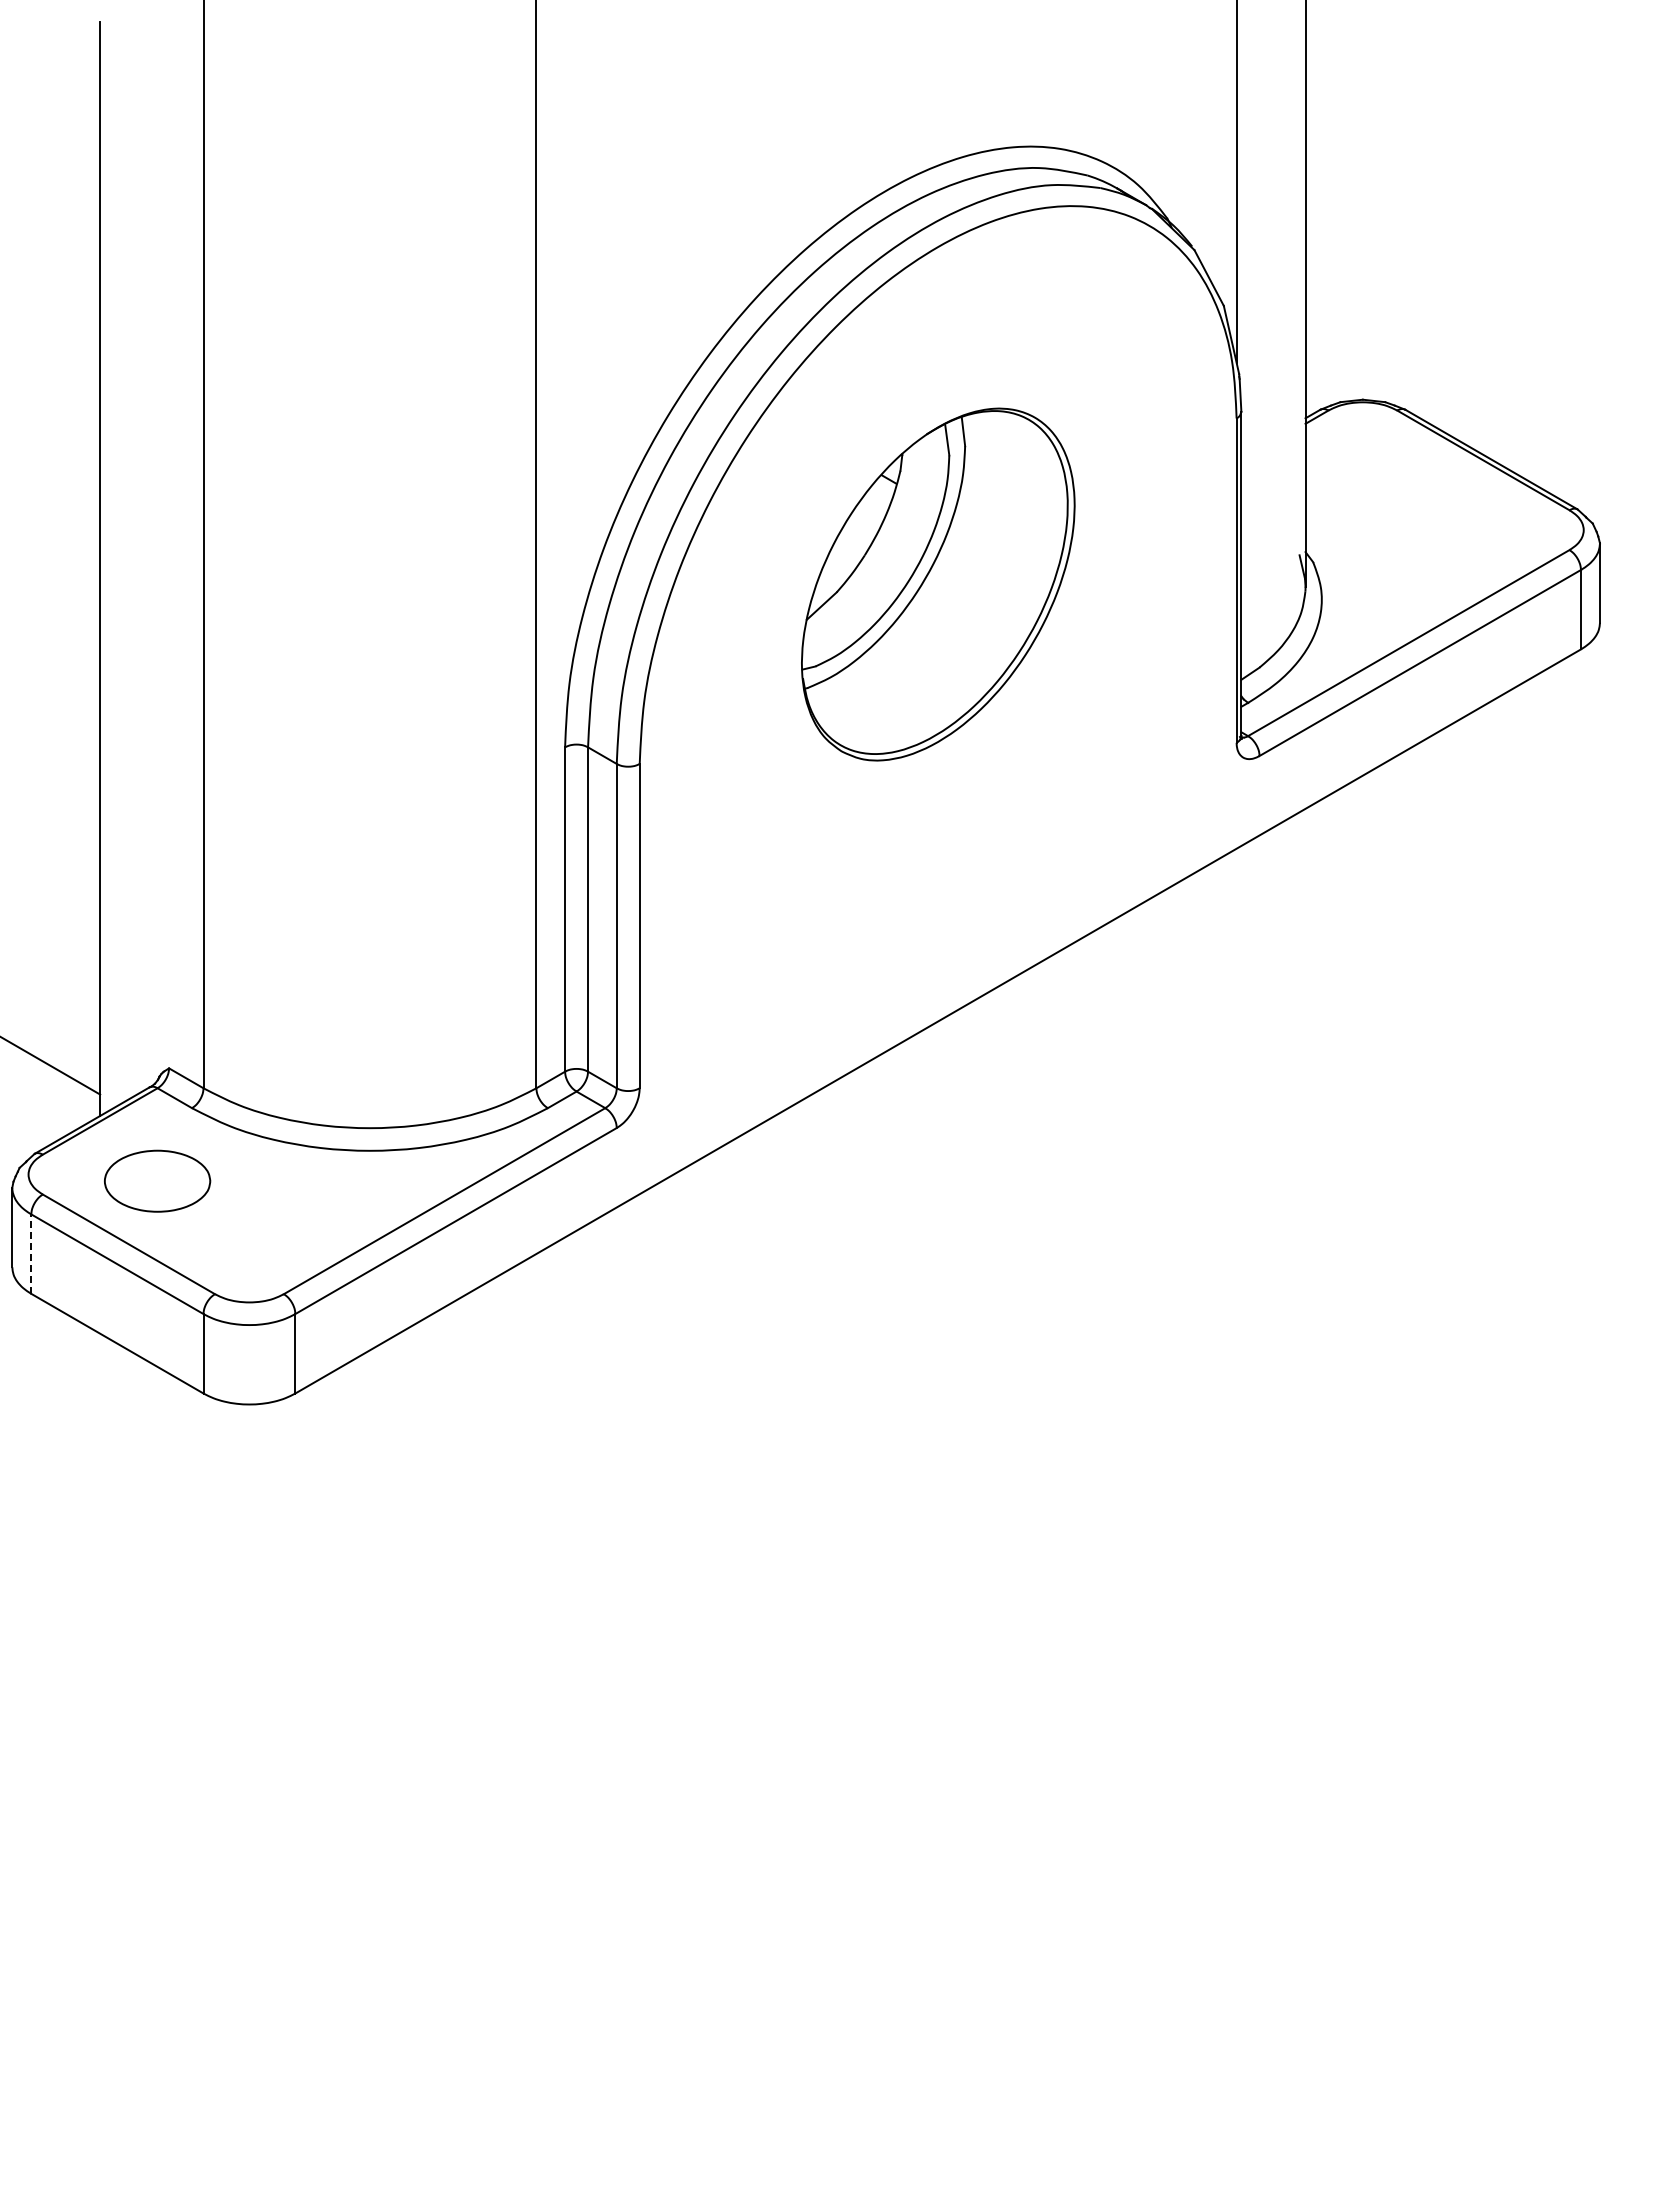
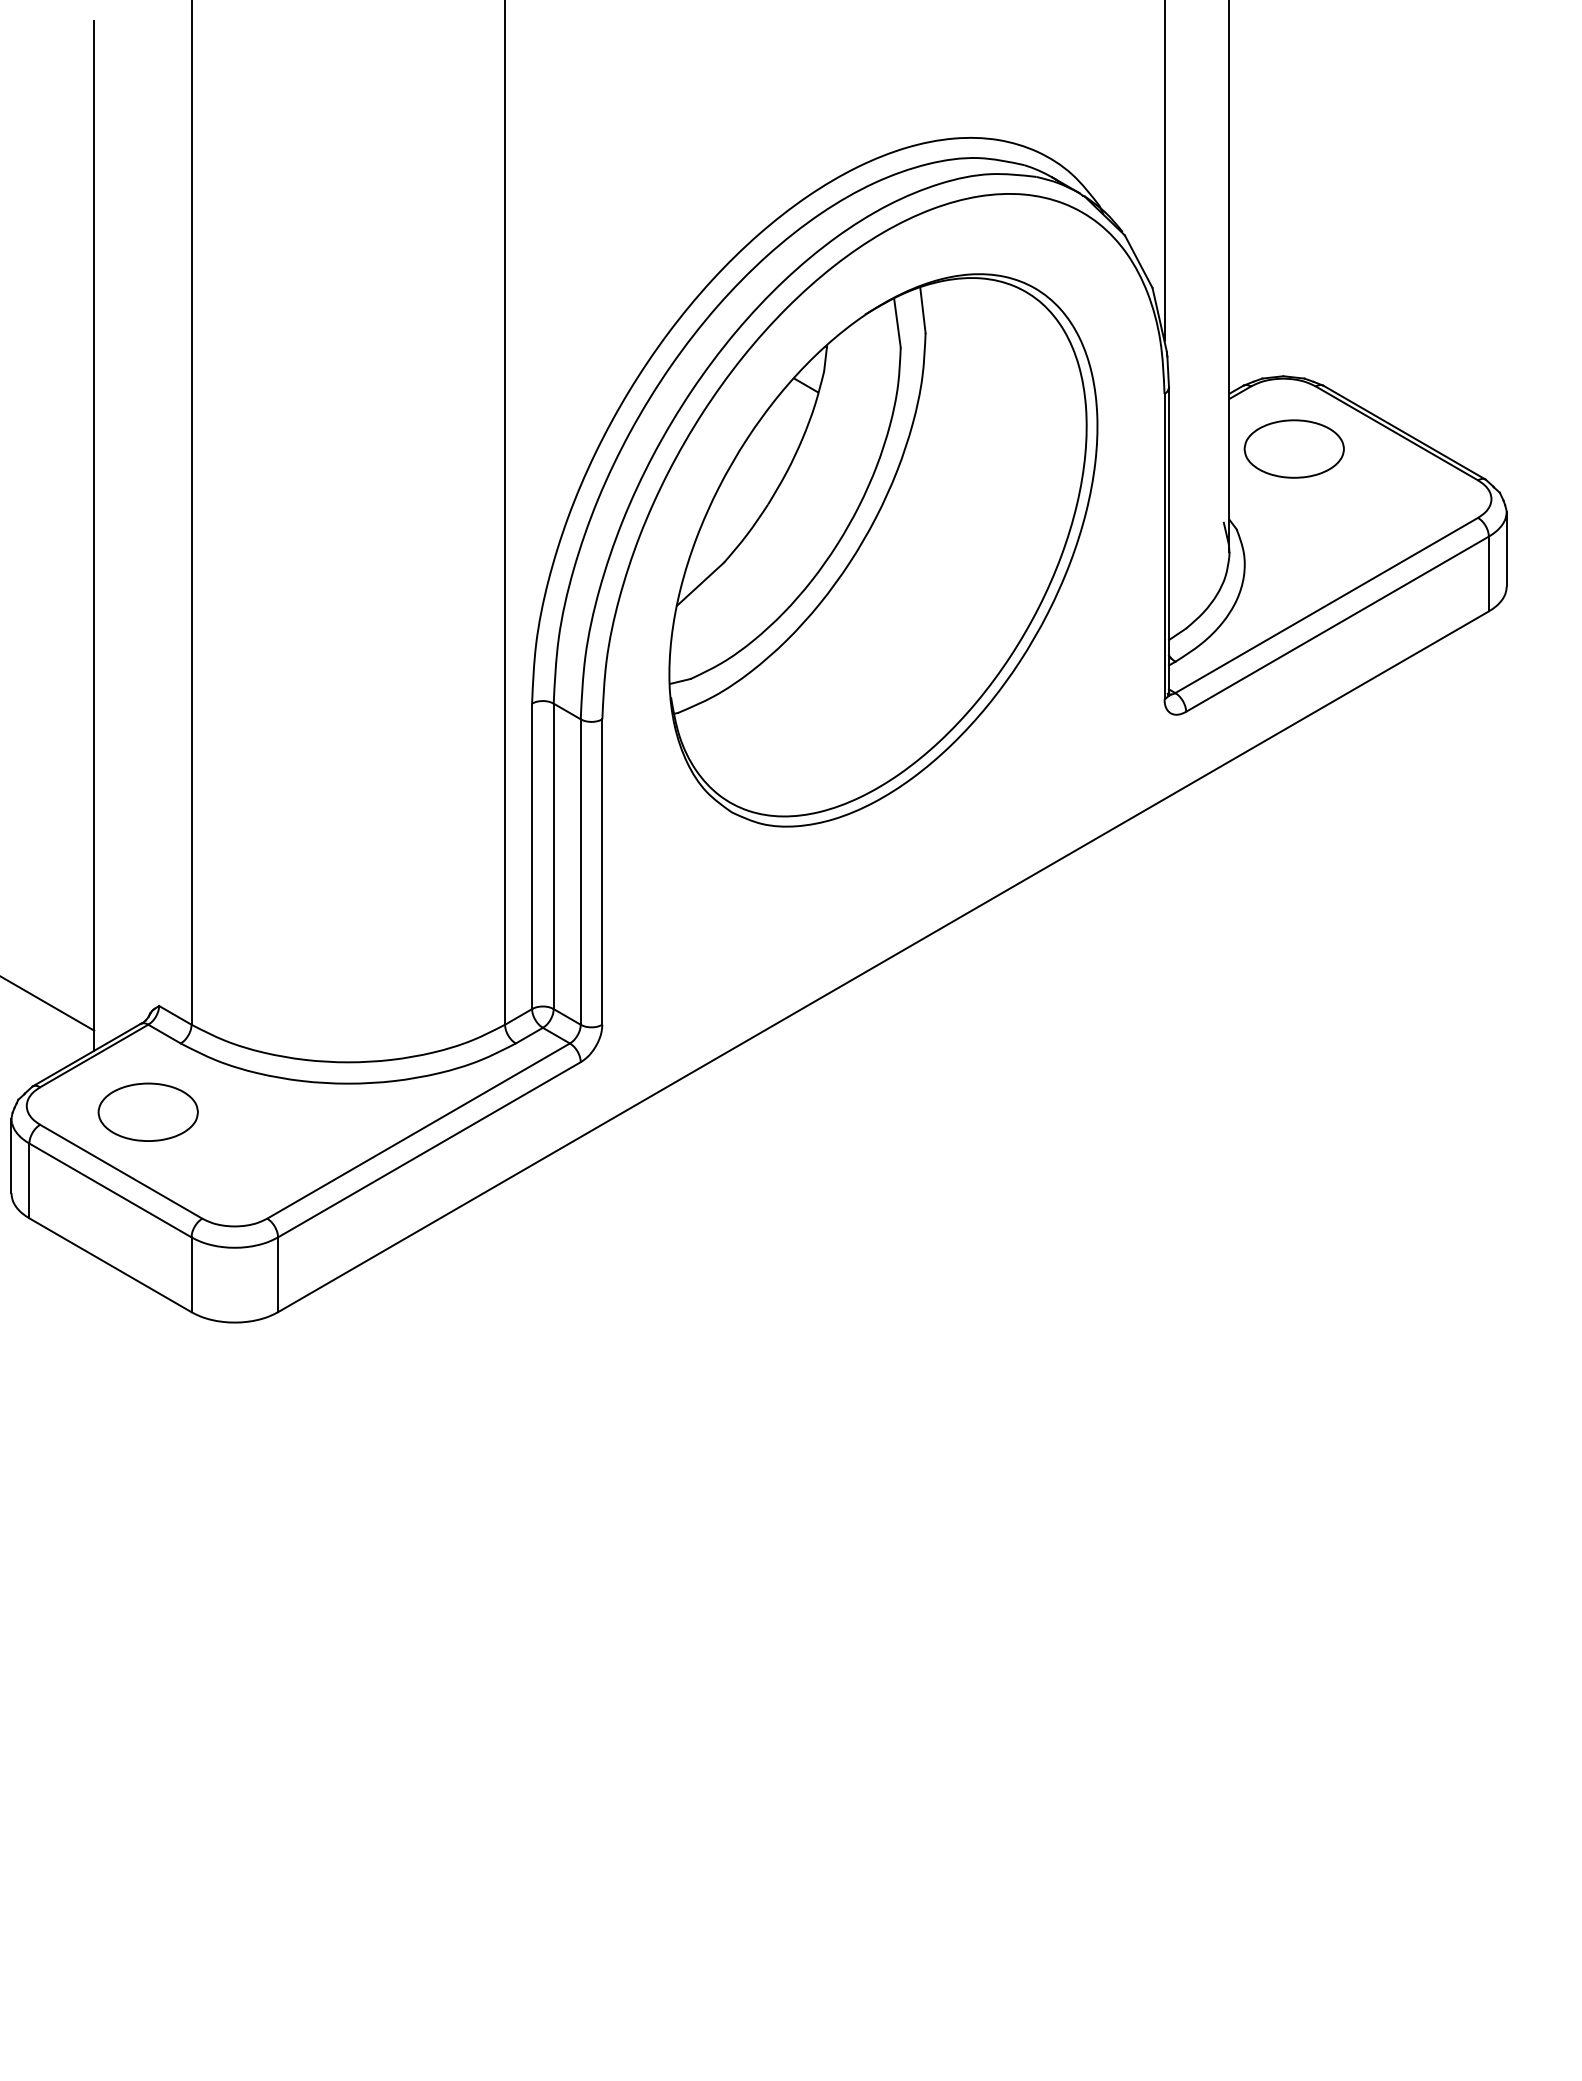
part: (1373, 476) -> (1293, 448), added
part: (938, 584) -> (883, 550), size x1.67
line: (31, 1254) -> (29, 1181), dashed -> solid

